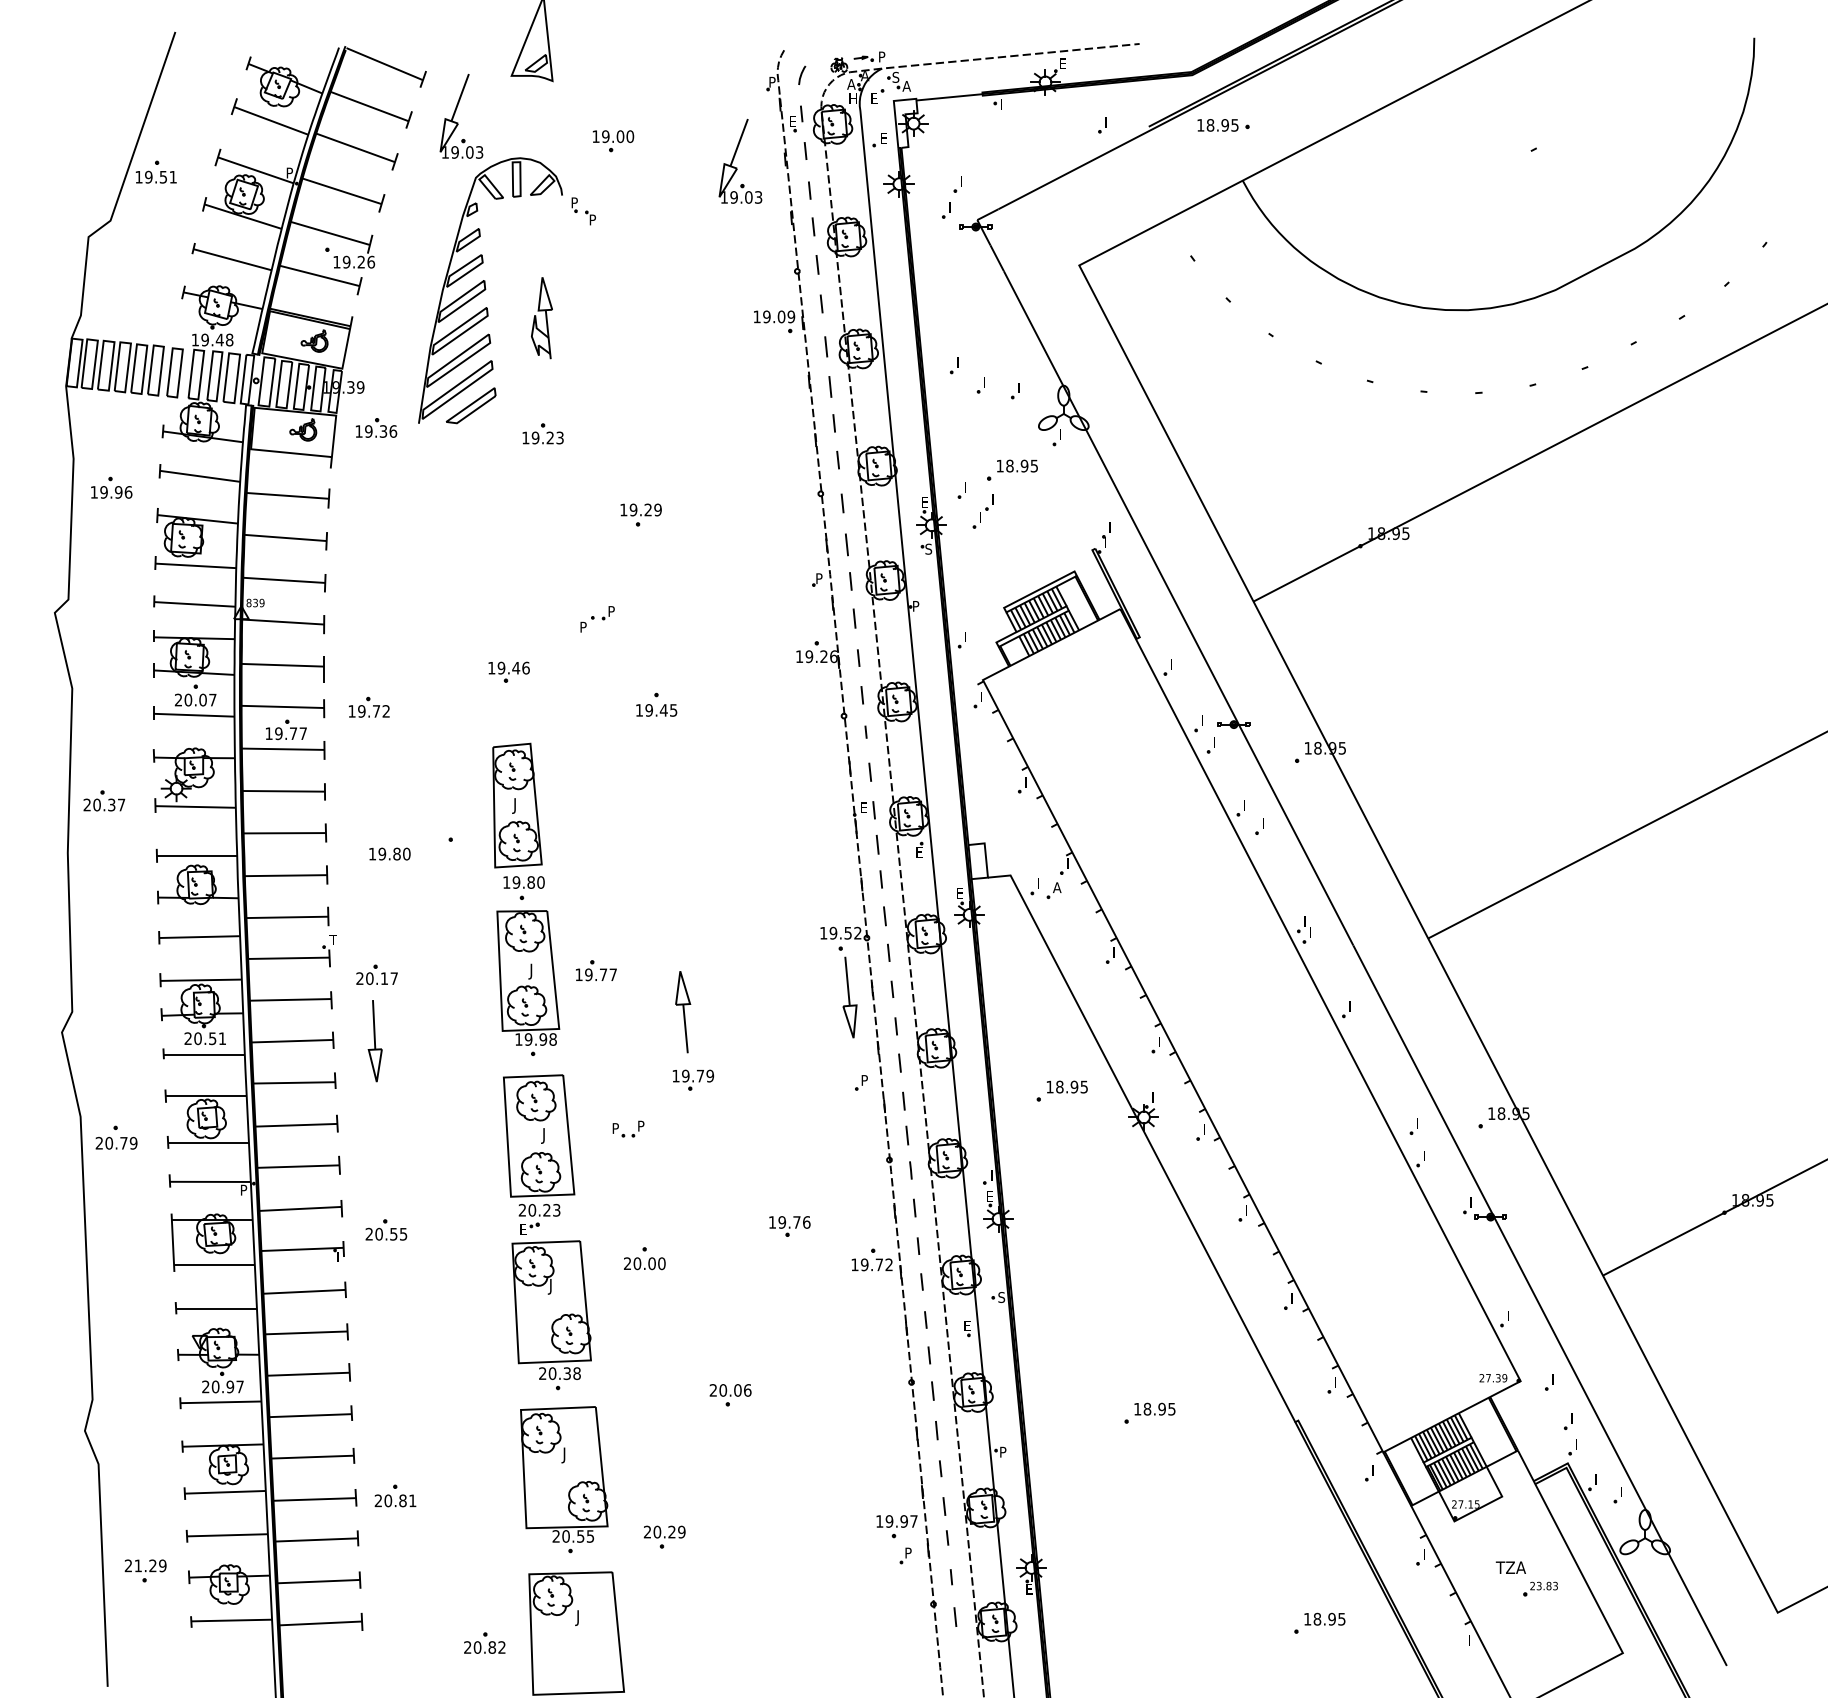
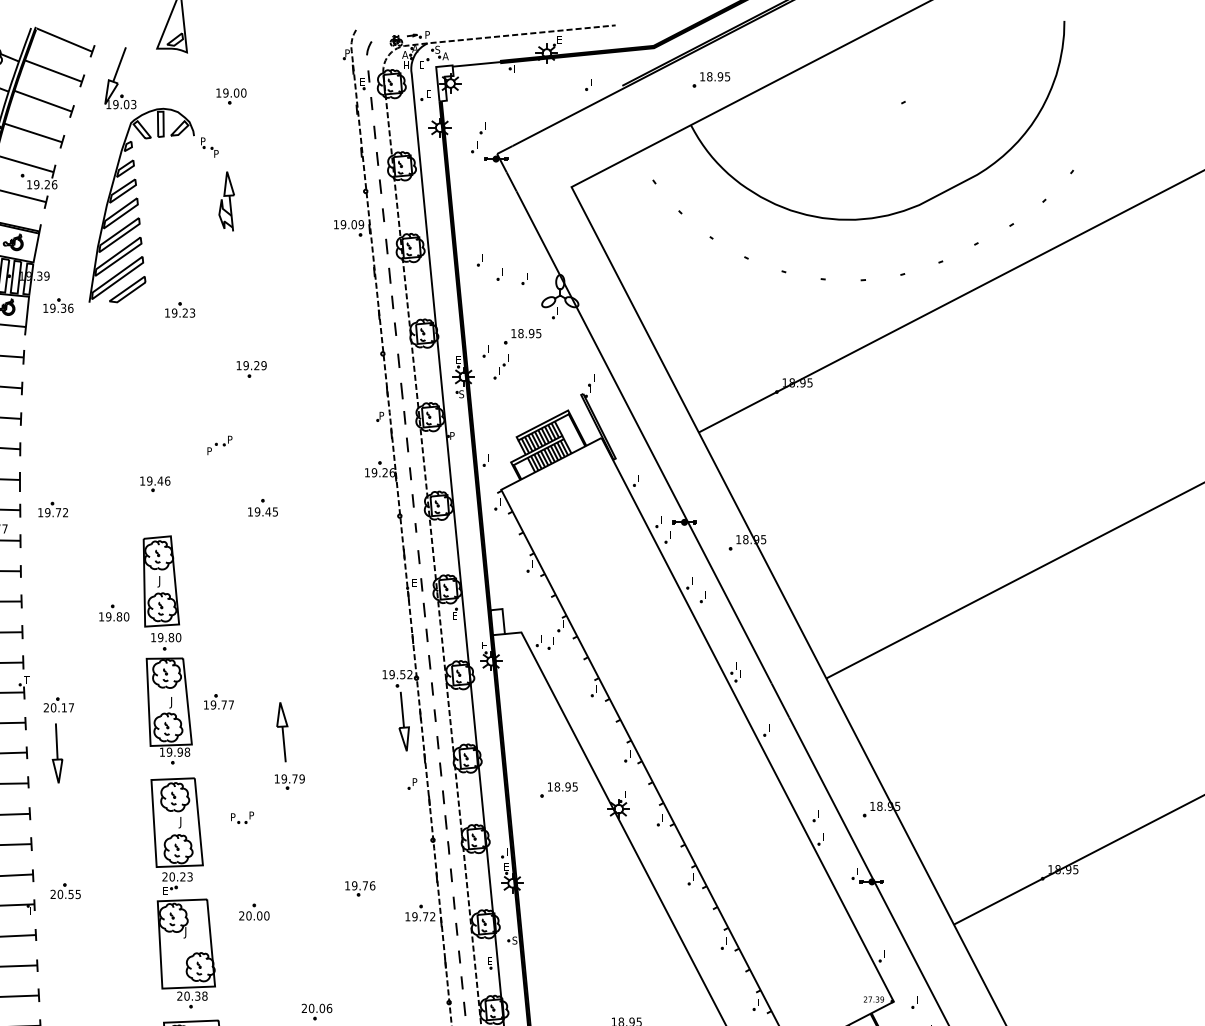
text: (1217, 125) -> (714, 76), moved
part: (734, 158) -> (319, 109), removed
part: (541, 318) -> (226, 201), moved
text: (389, 853) -> (113, 616), moved
text: (1057, 887) -> (555, 641), A -> I

